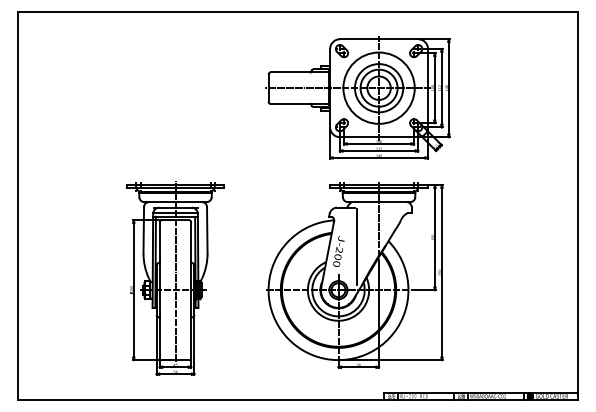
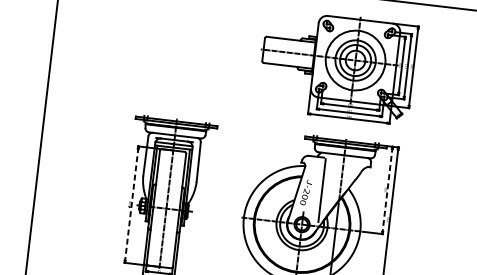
line: (434, 238) -> (387, 191), solid -> dashed
line: (133, 290) -> (131, 204), solid -> dashed

